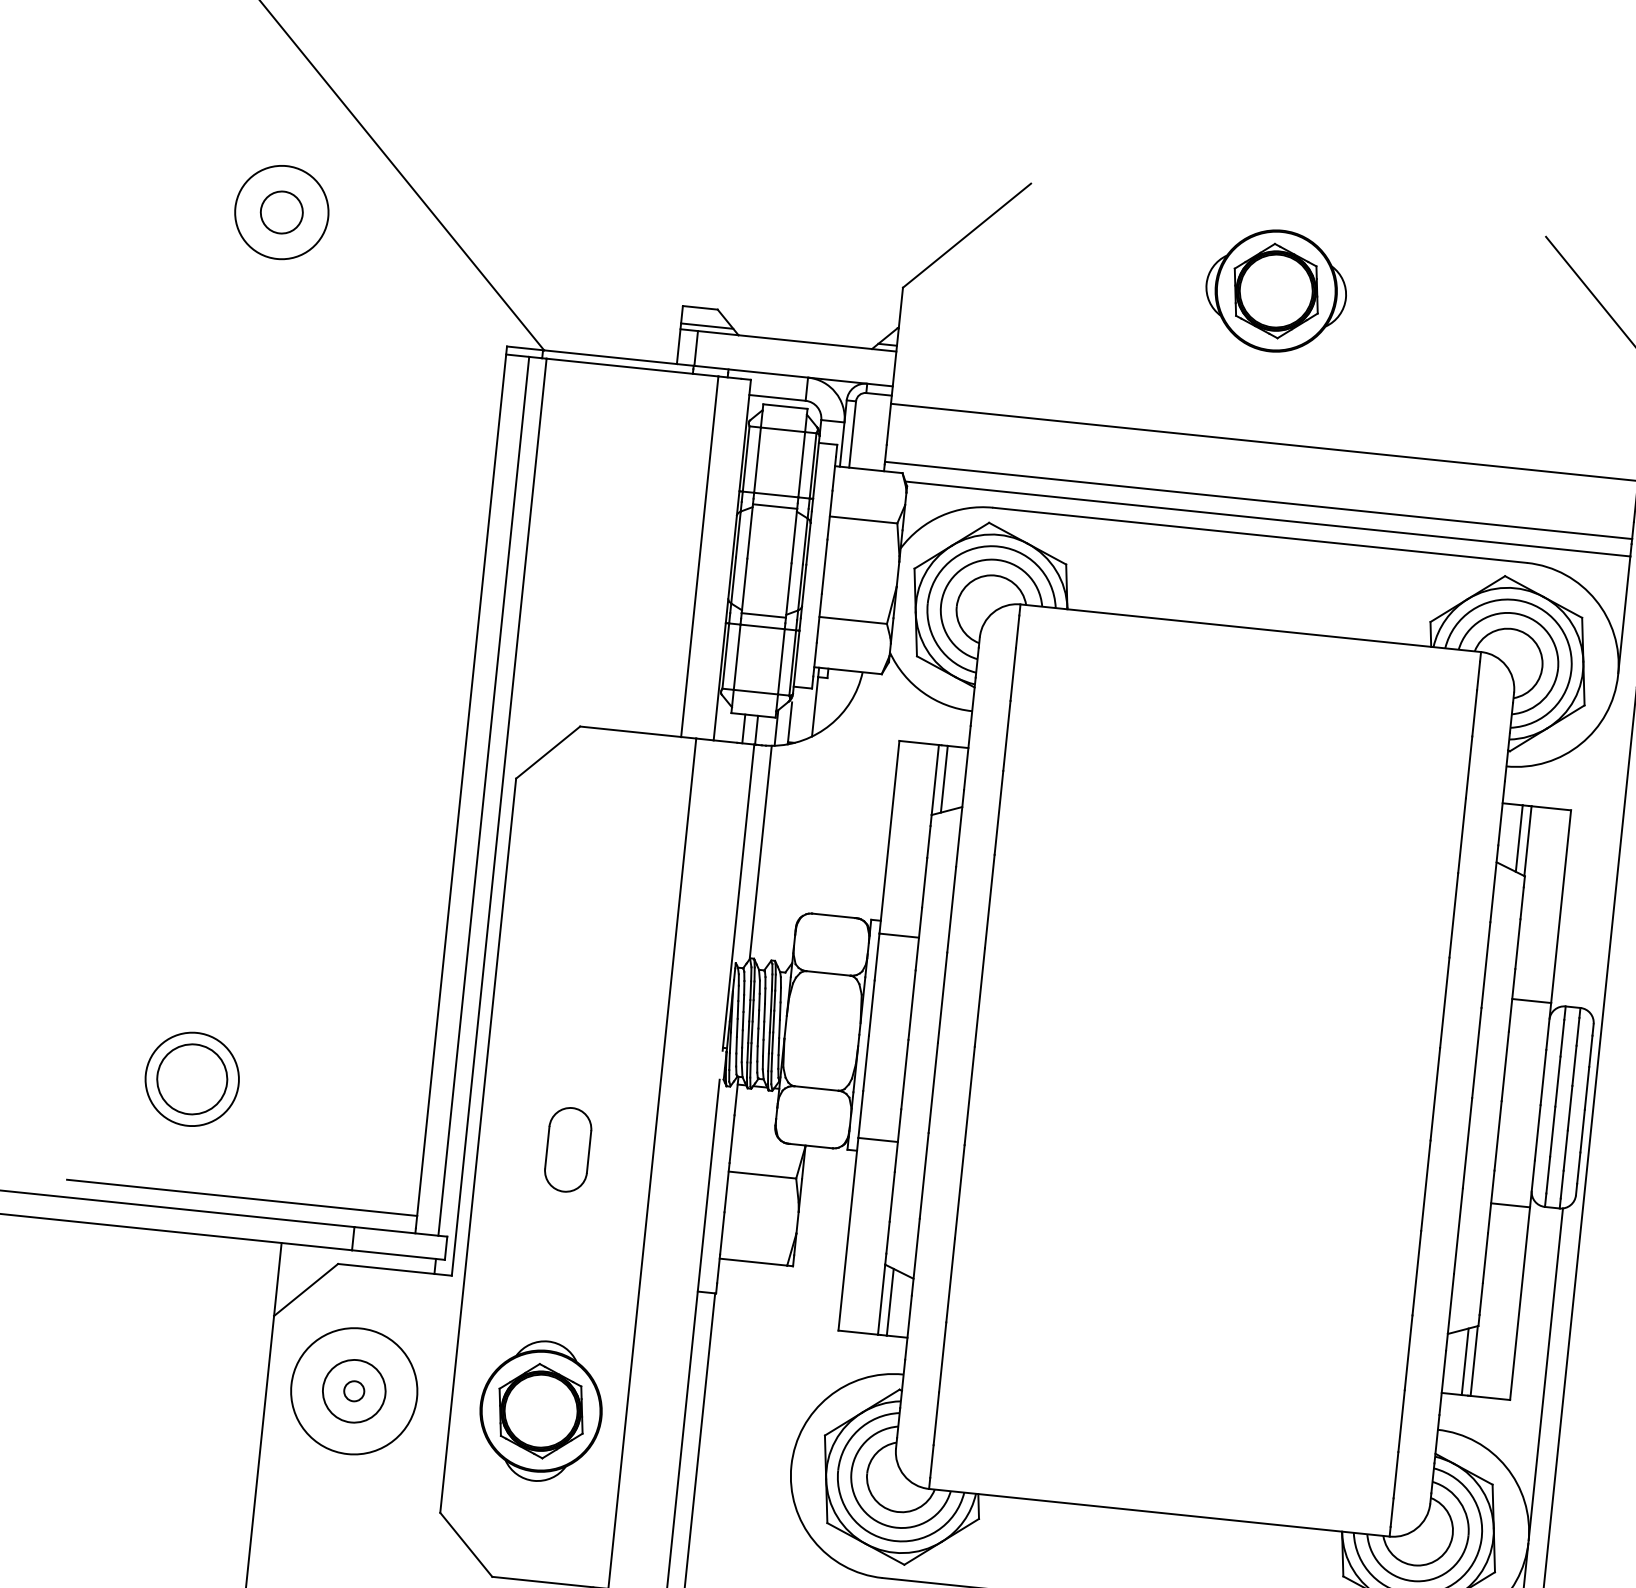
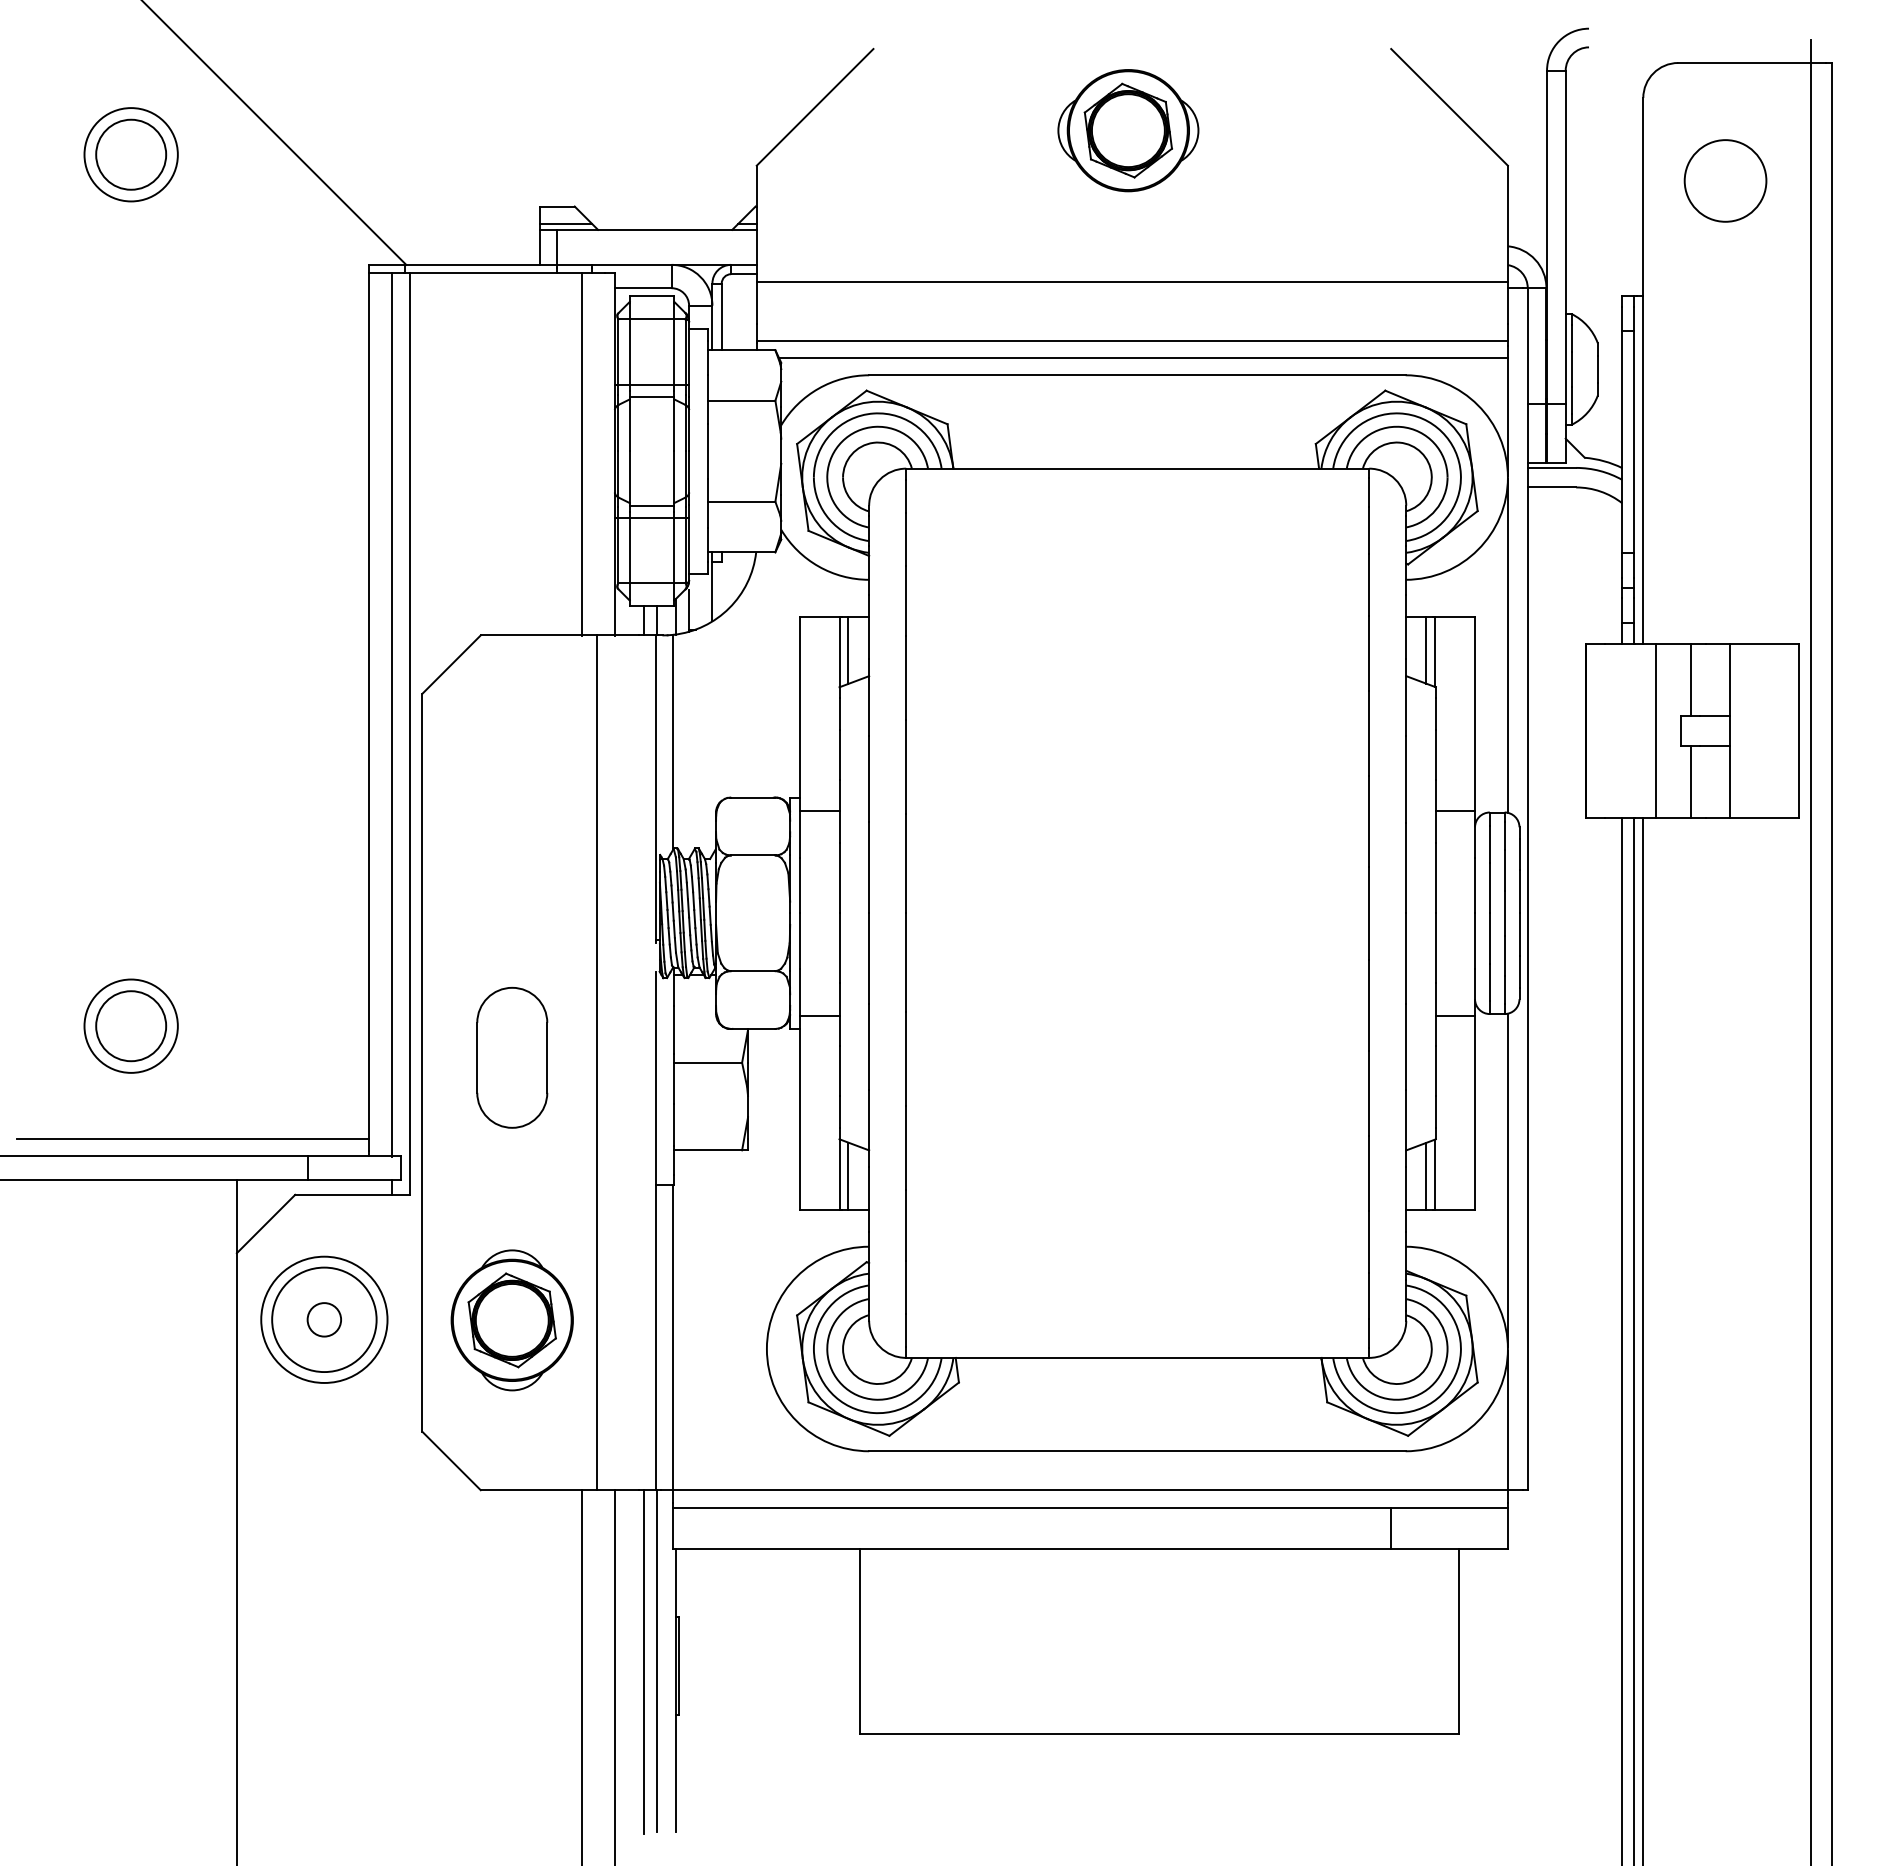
circle: (282, 212) -> (131, 154), size x1.67
line: (1600, 842) -> (1507, 645), added
part: (568, 1149) -> (512, 1057), size x1.67
circle: (354, 1390) -> (324, 1319), size x1.67
circle: (354, 1390) -> (324, 1319), size x1.67

